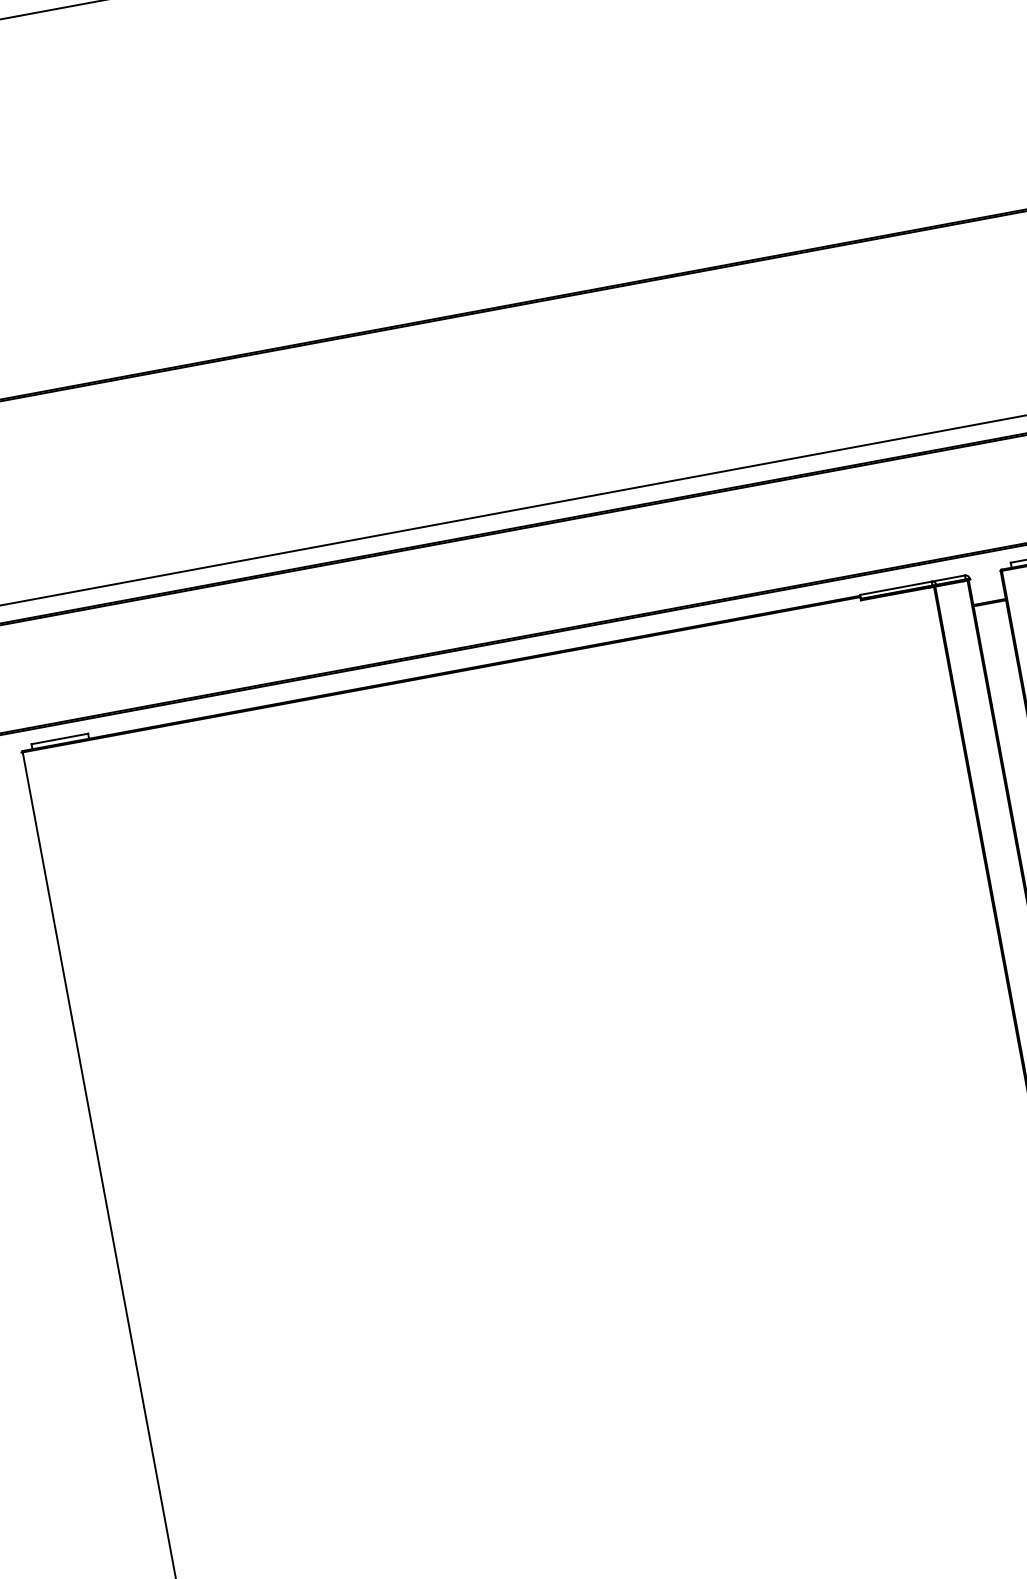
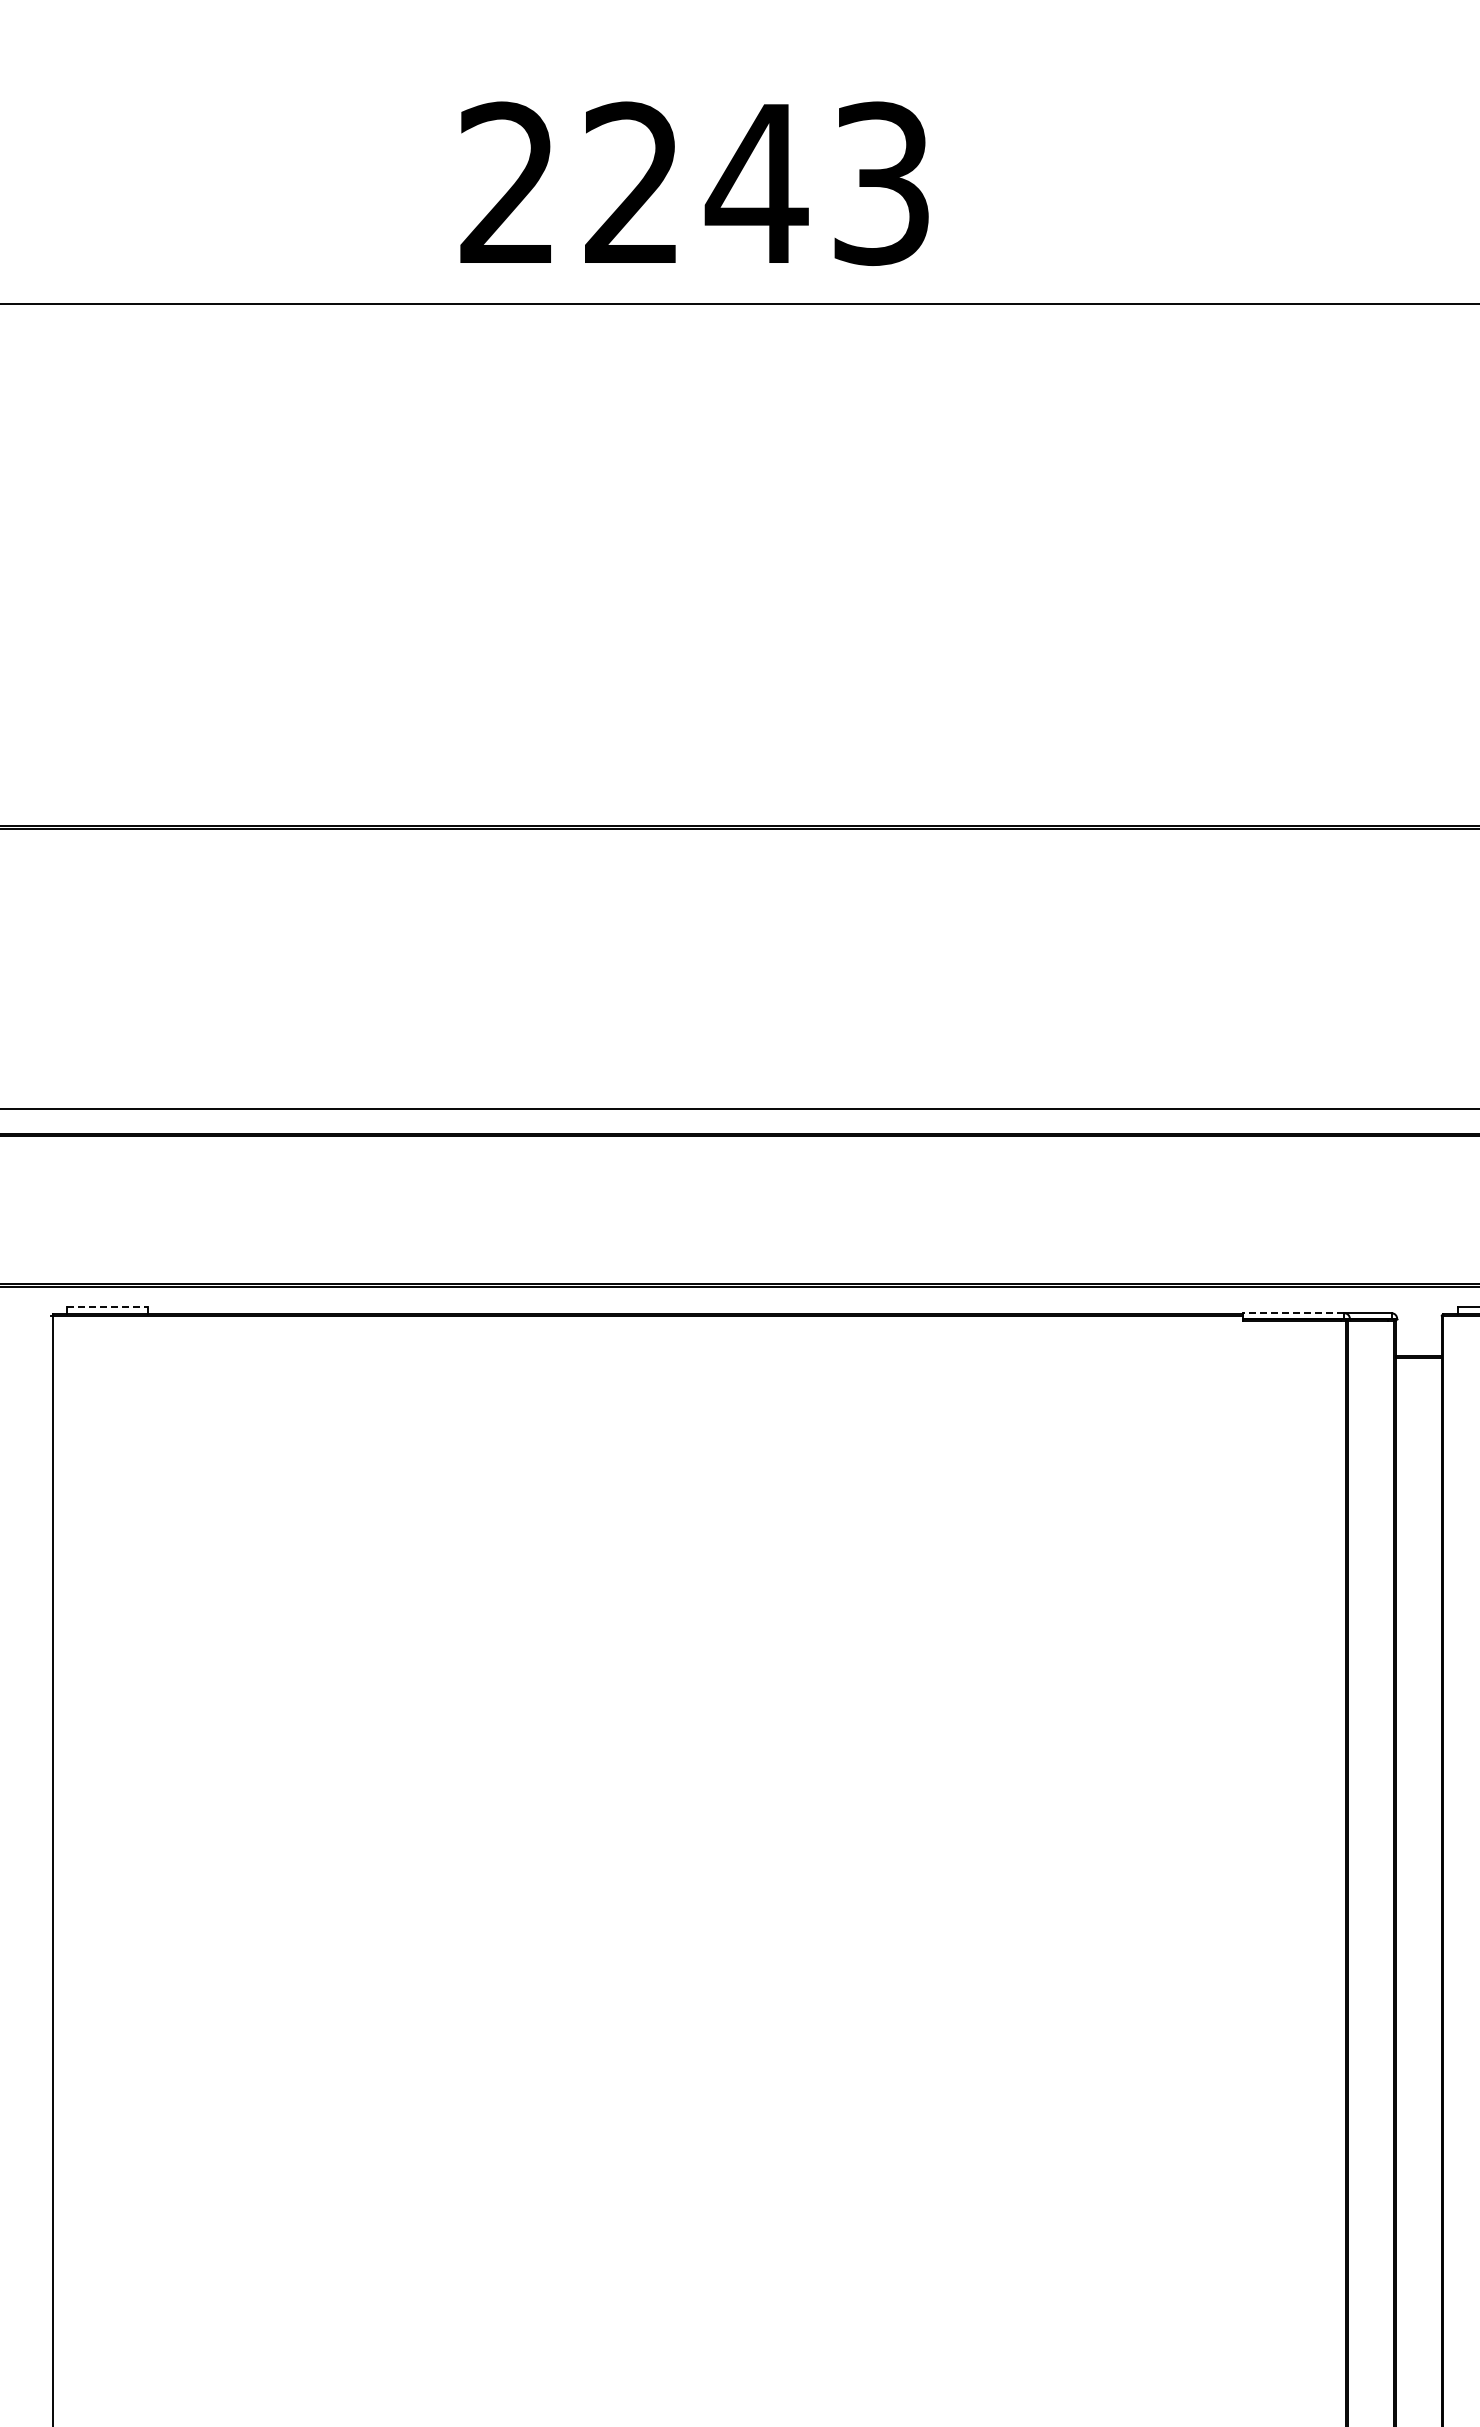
line: (895, 588) -> (1293, 1313), solid -> dashed
line: (60, 738) -> (108, 1307), solid -> dashed

